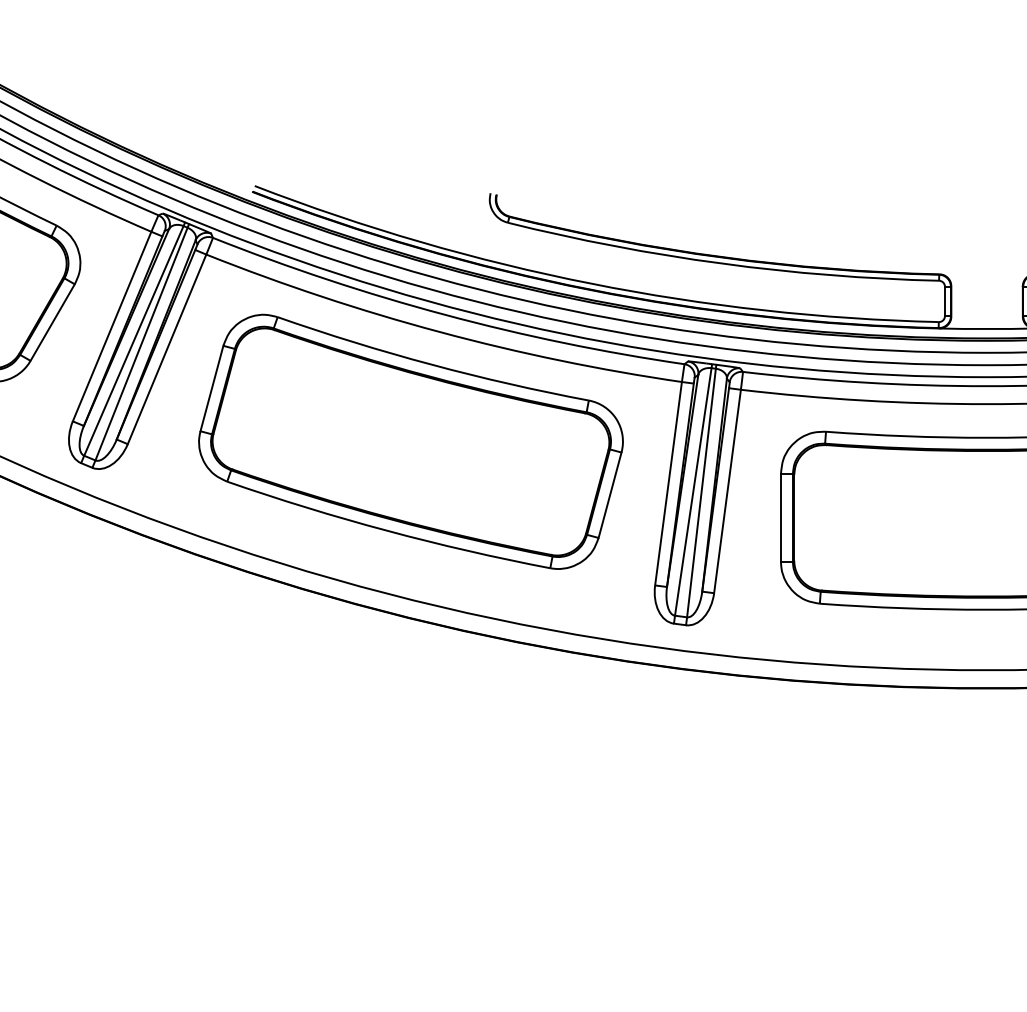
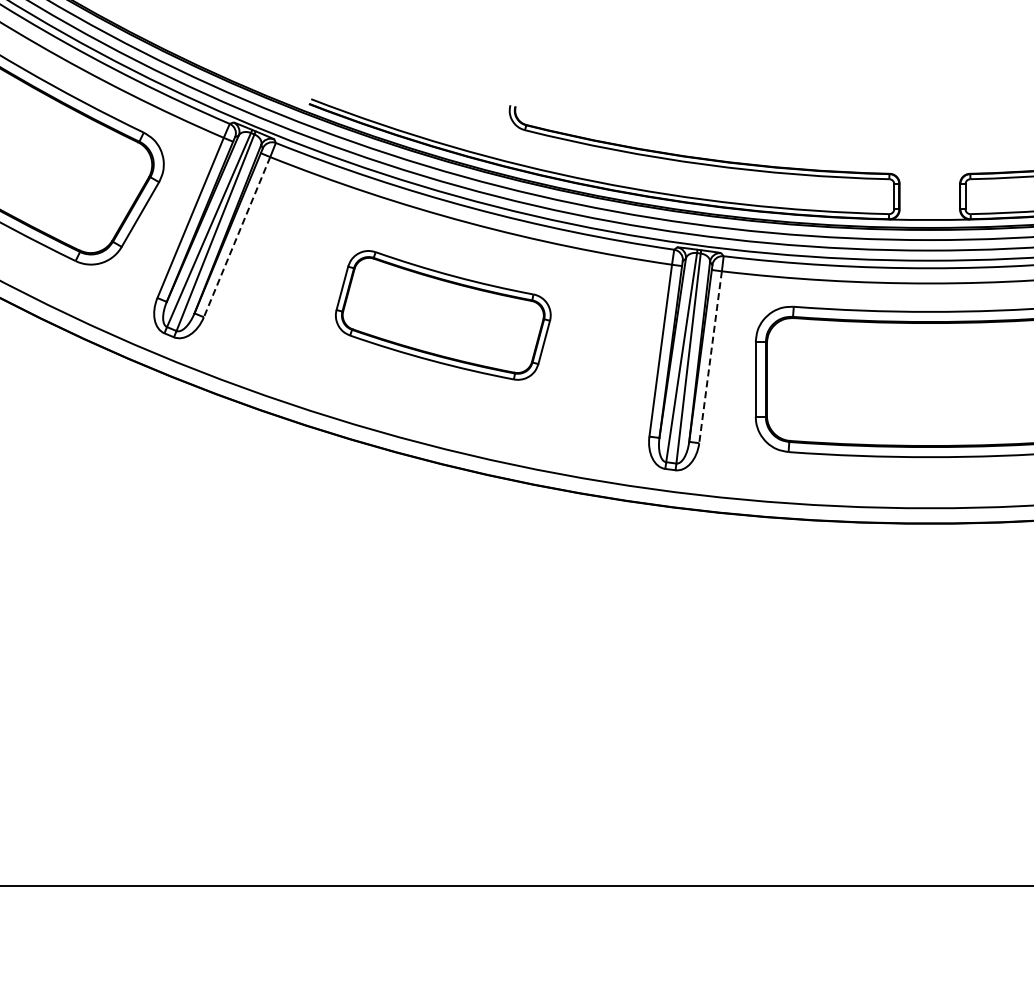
line: (167, 349) -> (237, 237), solid -> dashed
part: (411, 442) -> (443, 315), size x0.6
line: (727, 491) -> (710, 357), solid -> dashed

